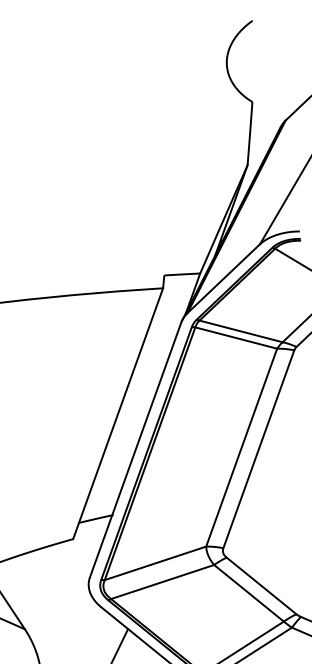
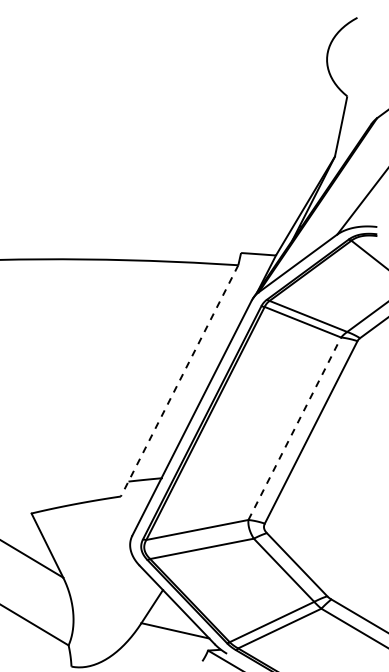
line: (117, 413) -> (179, 380), solid -> dashed
line: (242, 447) -> (295, 428), solid -> dashed

